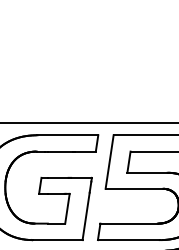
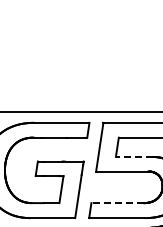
line: (146, 172) -> (133, 156), solid -> dashed
line: (129, 224) -> (117, 203), solid -> dashed

